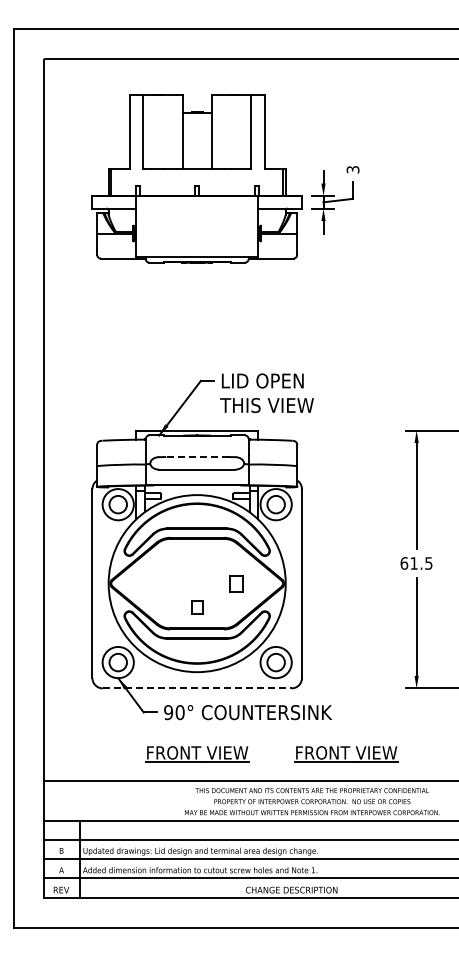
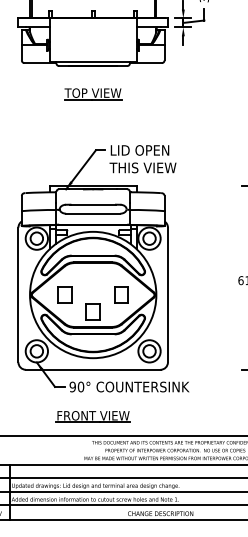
part: (196, 302) -> (92, 94), added
line: (197, 457) -> (93, 205), dashed -> solid
part: (157, 583) -> (64, 294), added
part: (236, 583) -> (121, 294), size x1.43
part: (197, 607) -> (93, 312), size x1.67
line: (197, 688) -> (93, 369), dashed -> solid
part: (346, 754) -> (199, 416), removed

